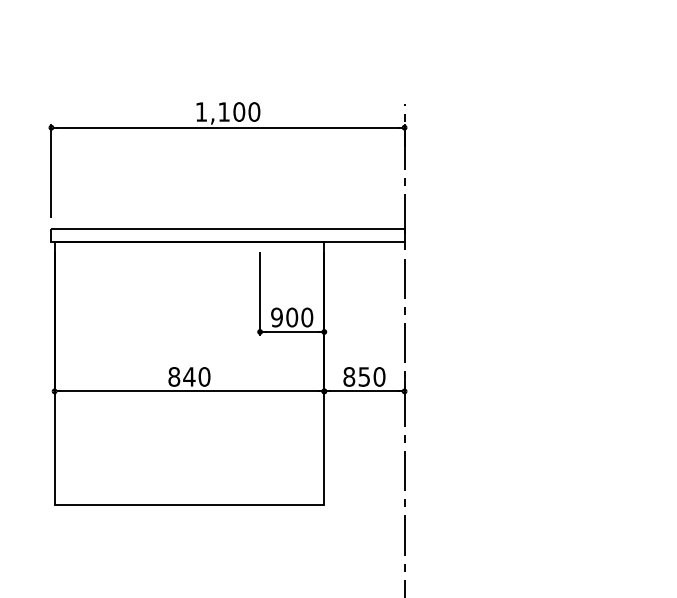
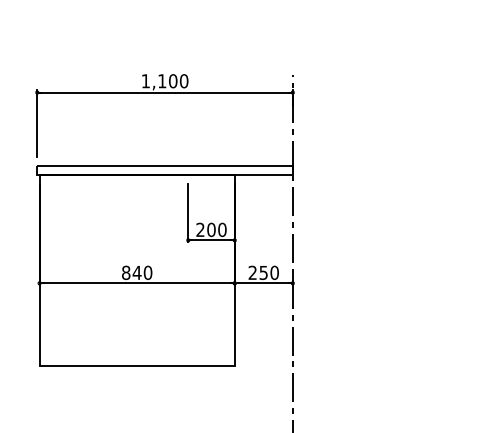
text: (276, 318) -> (200, 230), 900 -> 200
text: (348, 376) -> (252, 272), 850 -> 250

